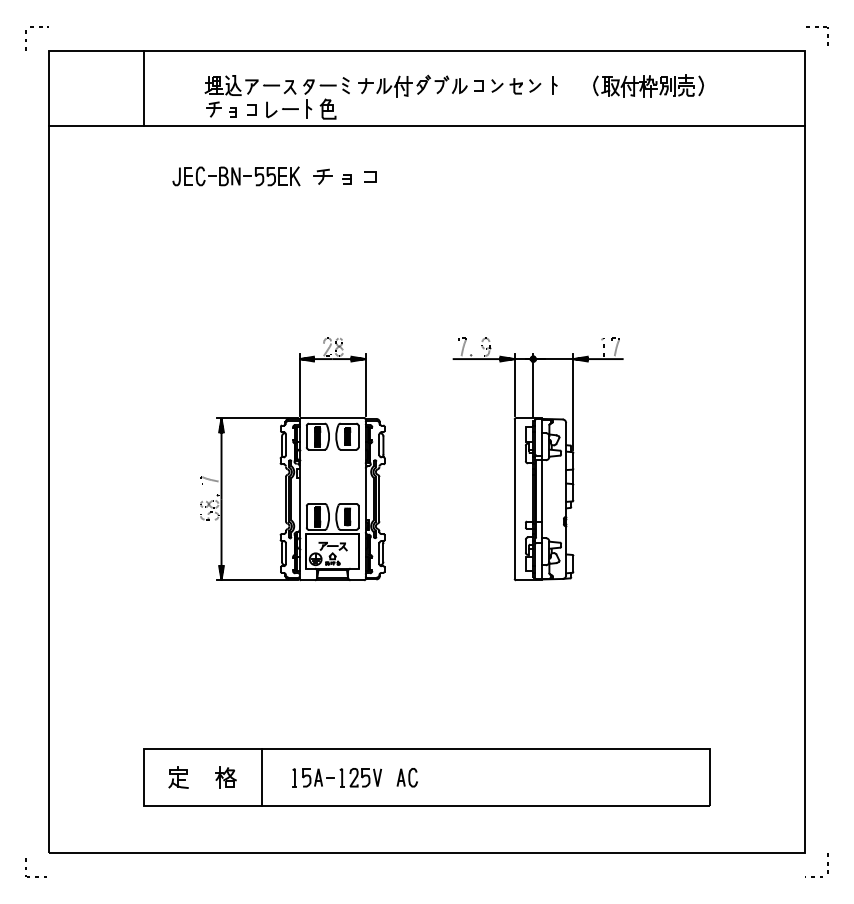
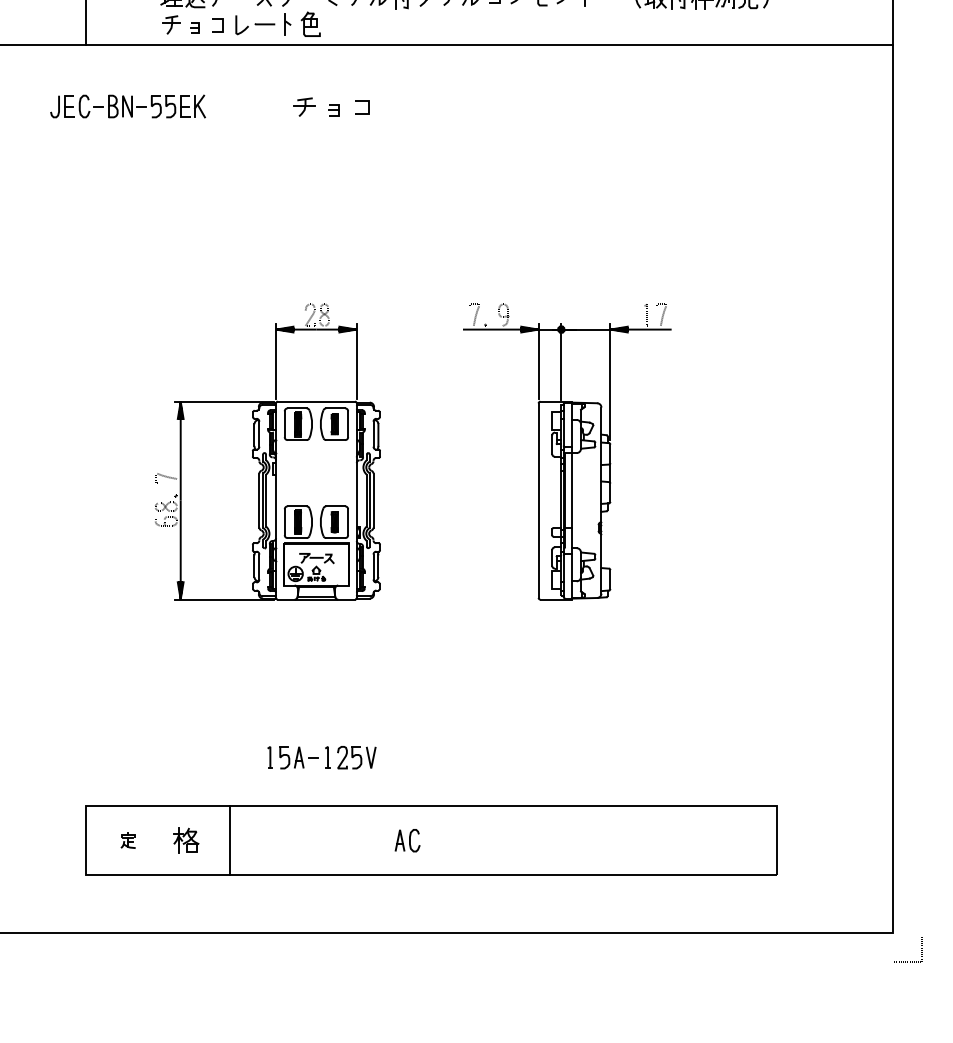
part: (236, 176) -> (128, 106), moved
part: (178, 777) -> (128, 840), size x0.6
part: (336, 777) -> (321, 757), moved

